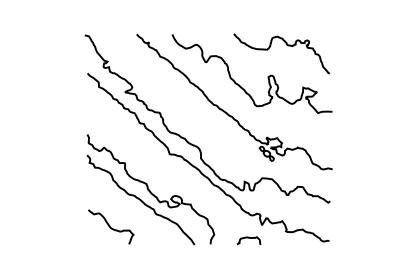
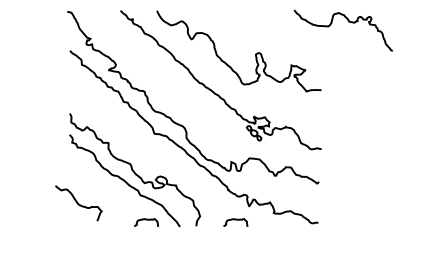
curve: (286, 45) -> (348, 22), moved
curve: (110, 226) -> (78, 202), moved
curve: (161, 238) -> (145, 220), added

